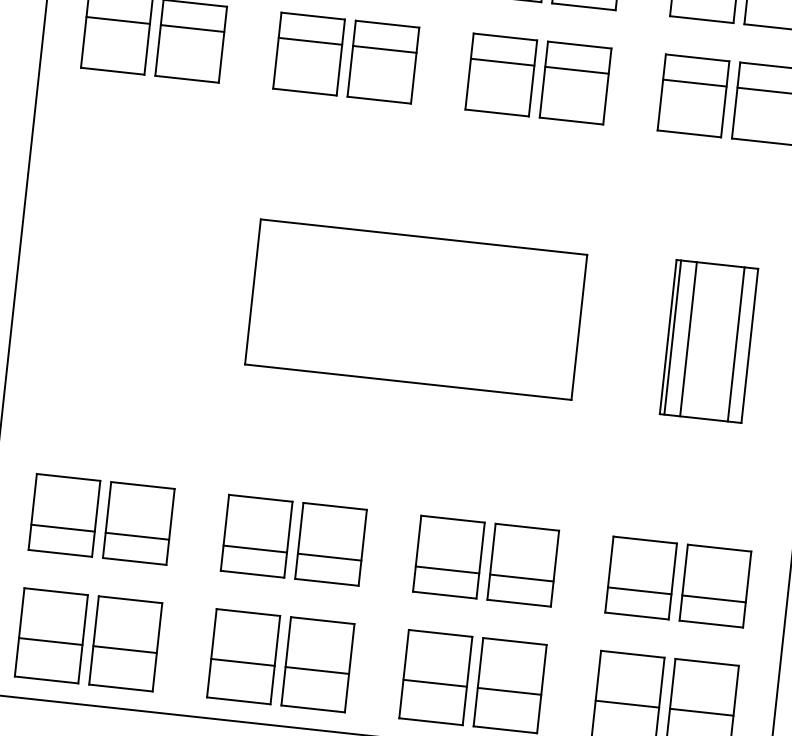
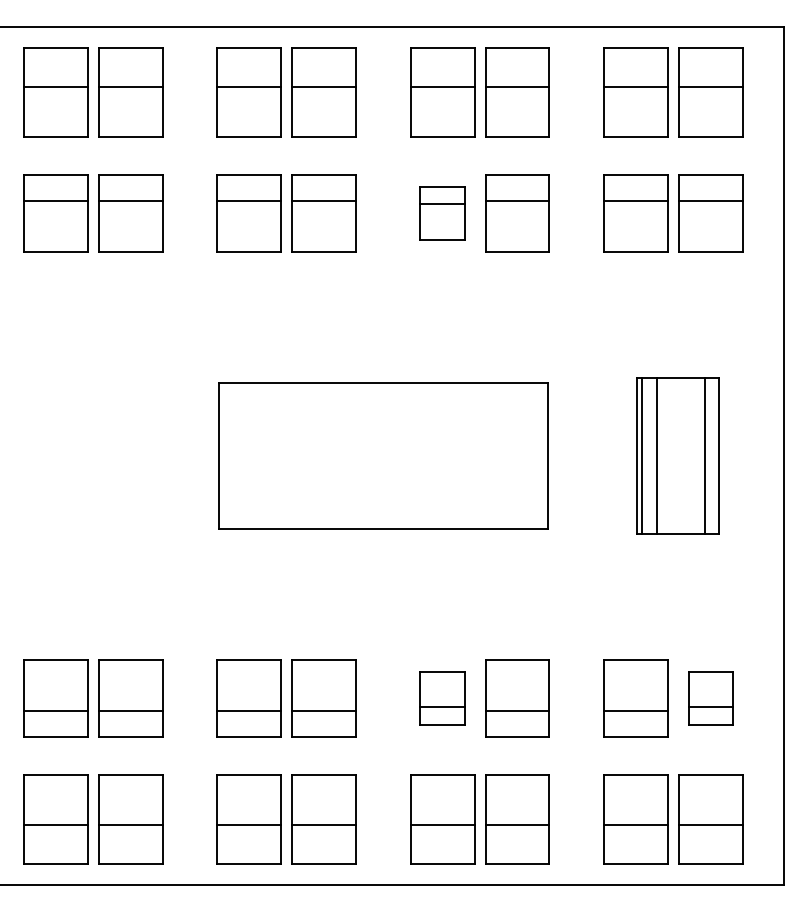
part: (501, 74) -> (442, 213), size x0.7
part: (448, 557) -> (442, 698), size x0.7
part: (715, 586) -> (710, 698), size x0.7

